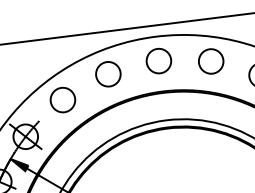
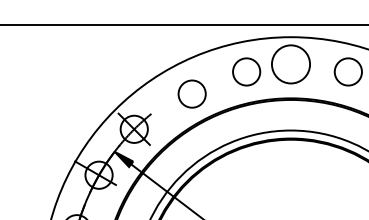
circle: (158, 61) -> (290, 64), size x1.4
circle: (108, 73) -> (246, 71), moved
circle: (62, 99) -> (191, 93), moved

